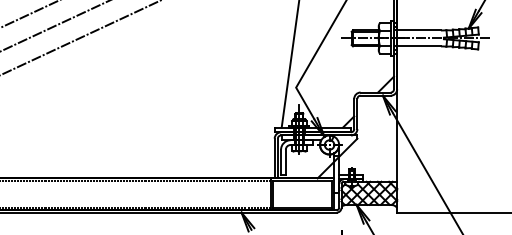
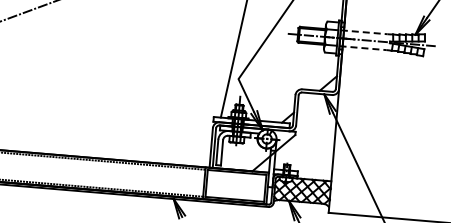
line: (417, 30) -> (364, 32), solid -> dashed
line: (417, 46) -> (362, 48), solid -> dashed

